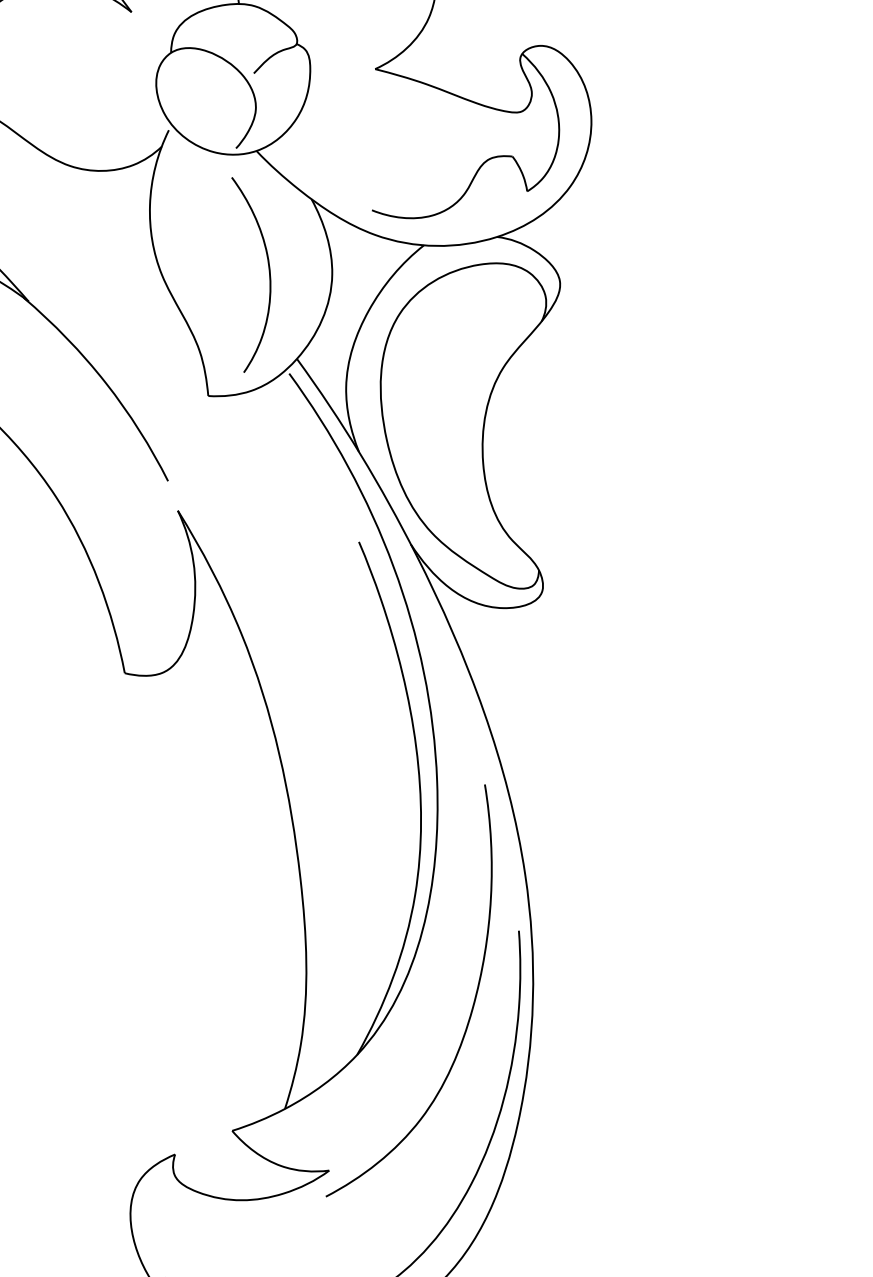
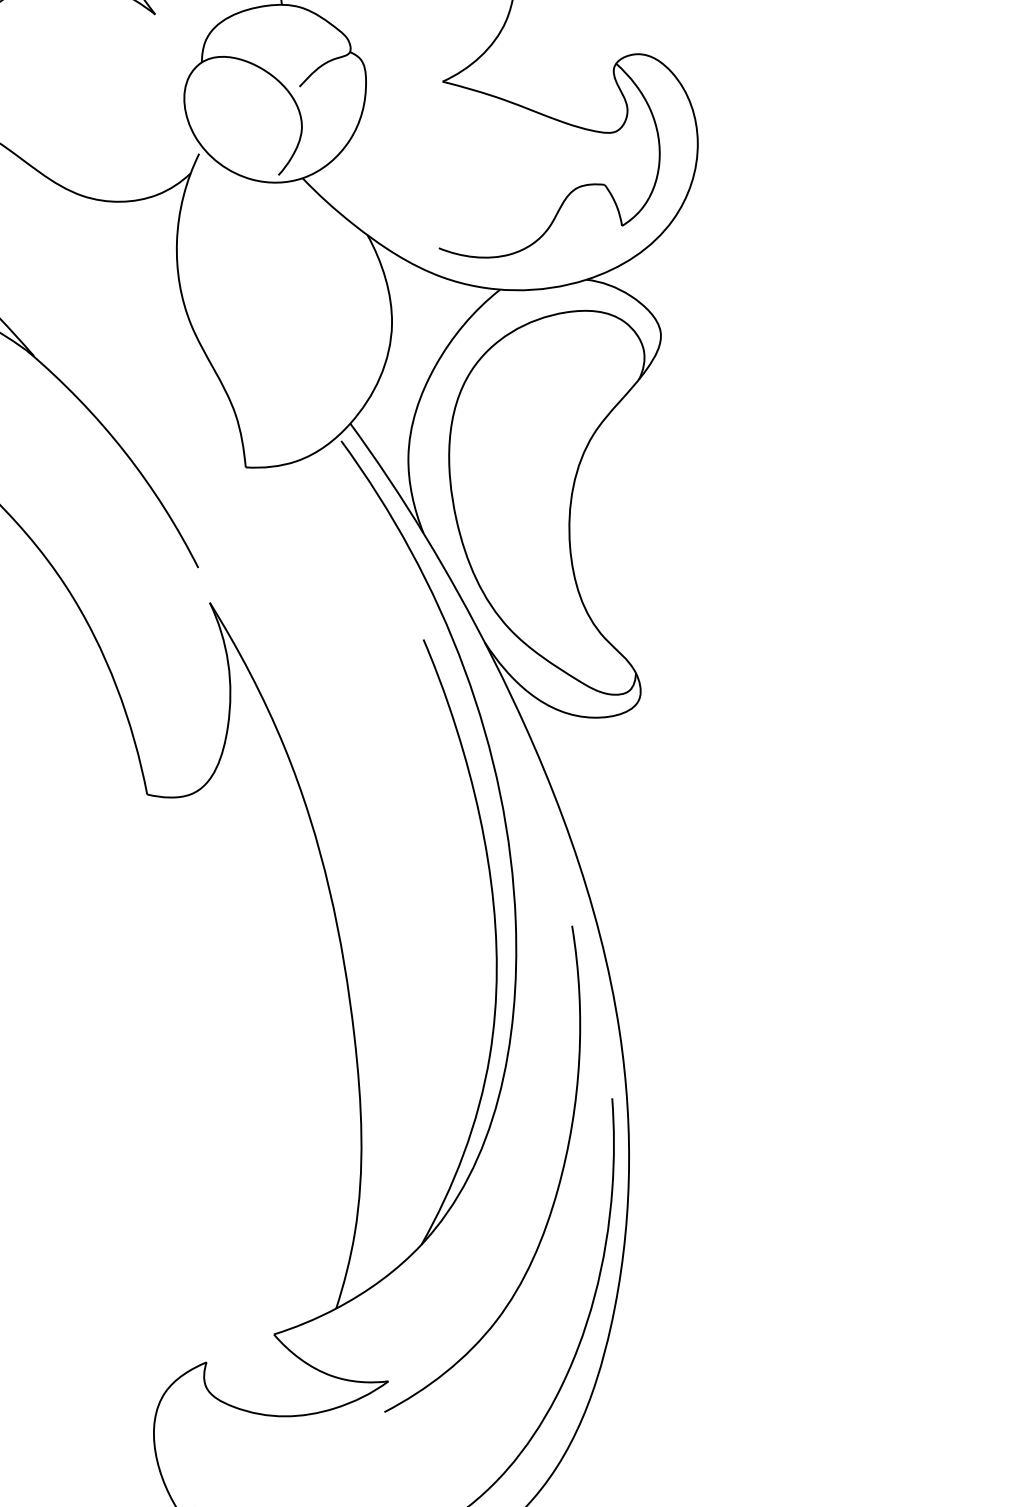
curve: (269, 274) -> (317, 324), removed

